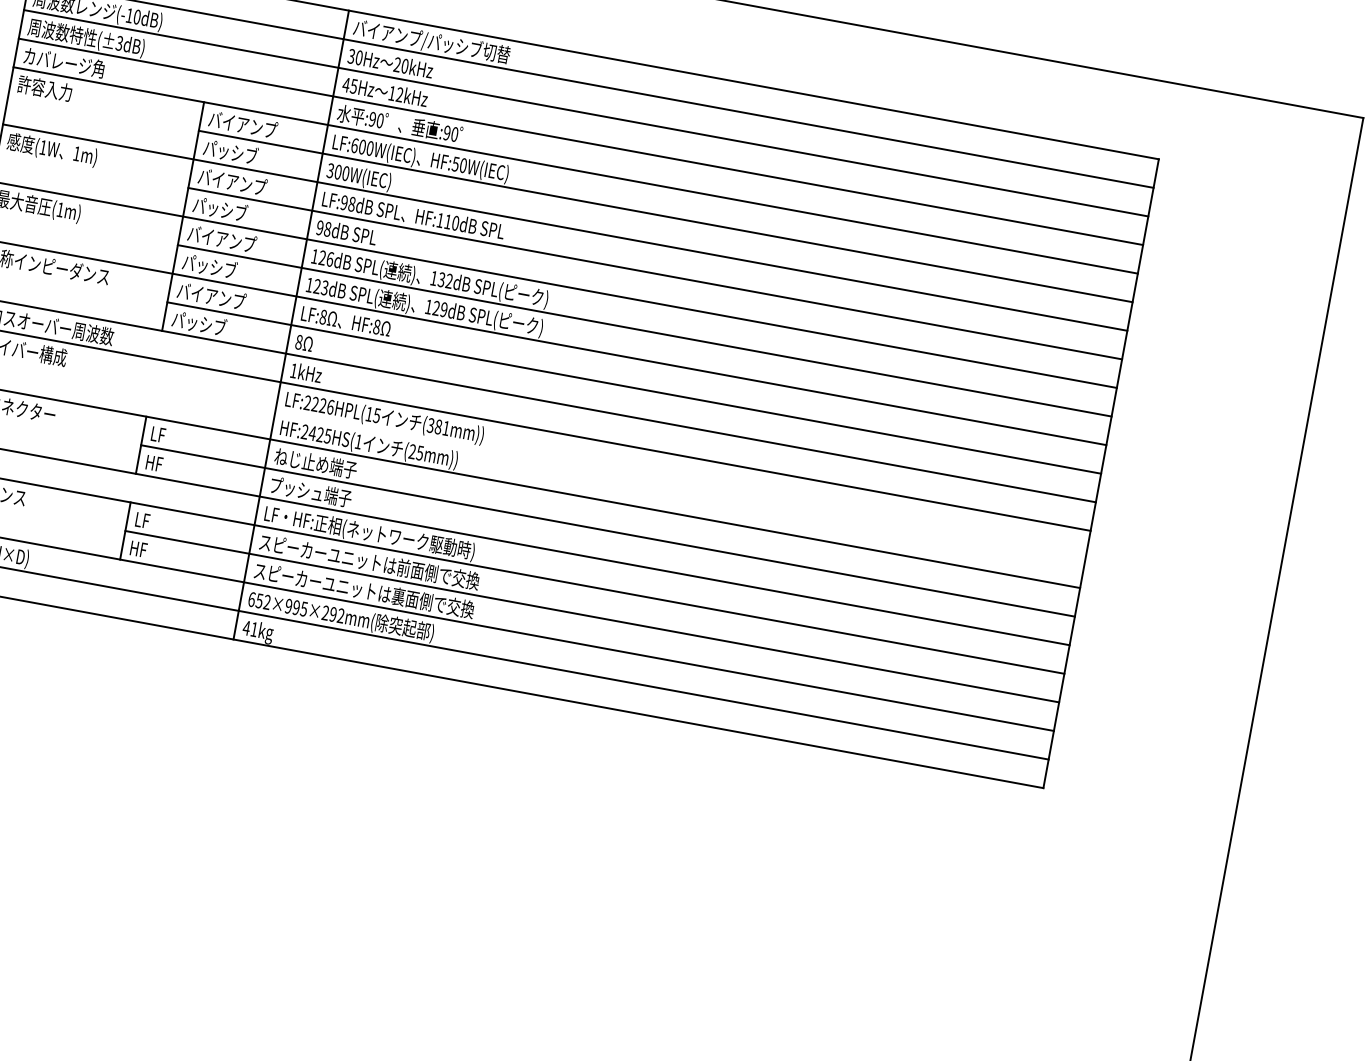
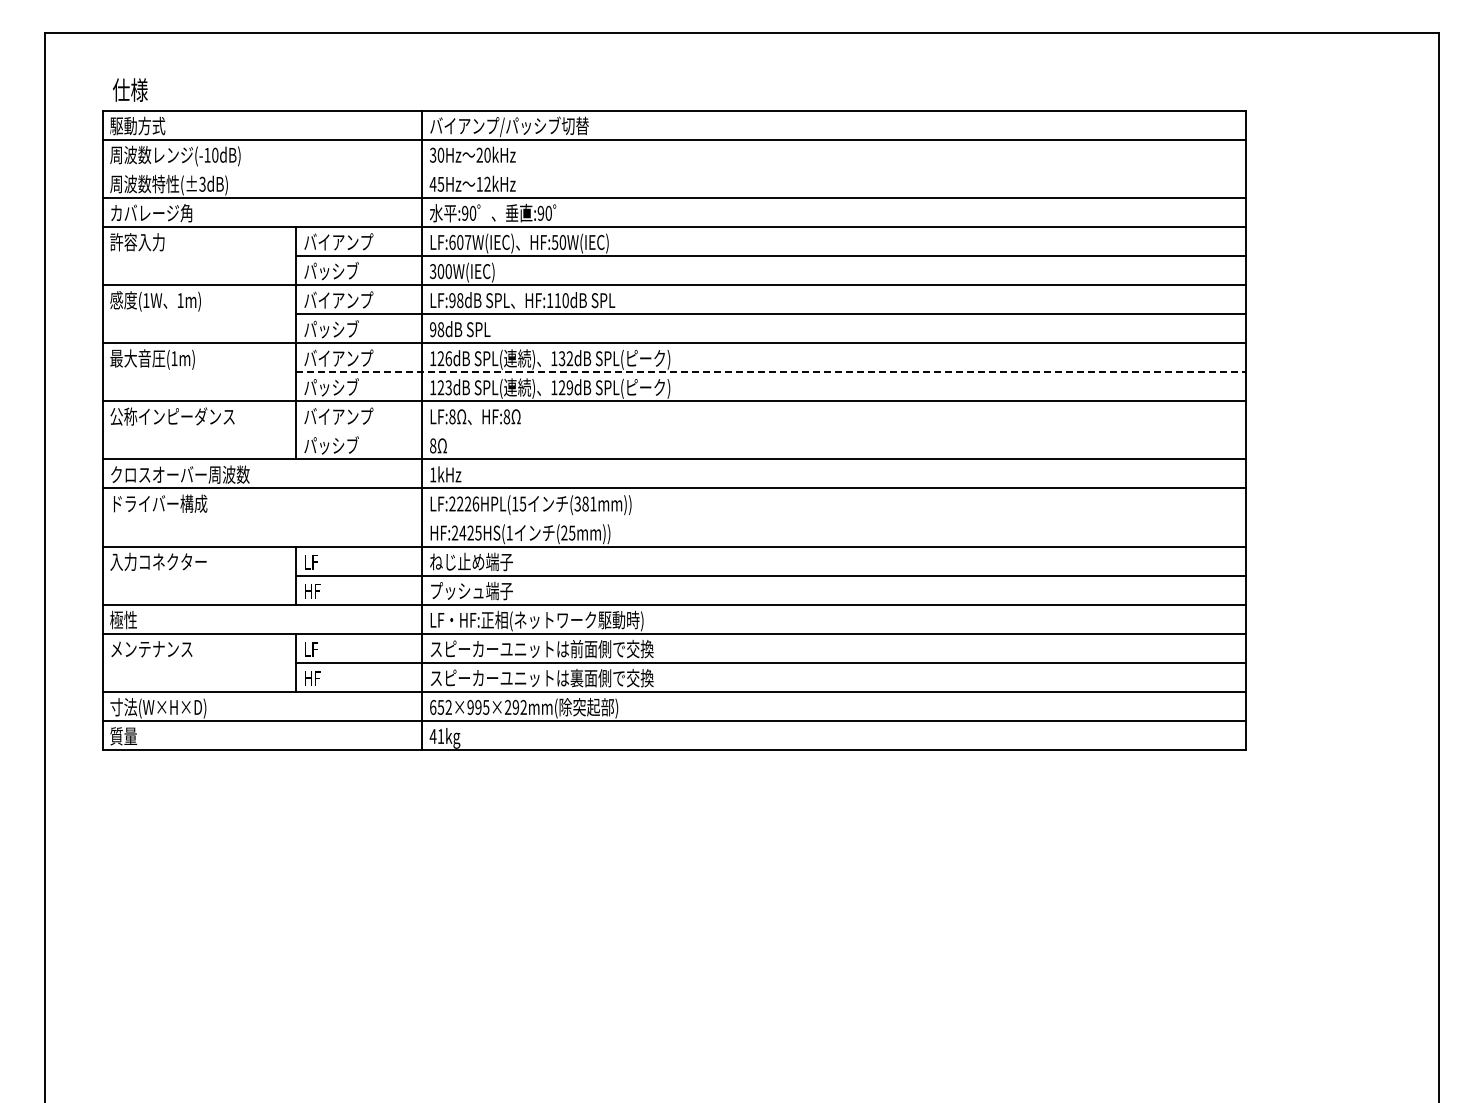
line: (585, 112) -> (673, 168), removed
text: (370, 148) -> (468, 242), LF:600W(IEC) -> LF:607W(IEC)
line: (645, 331) -> (771, 372), solid -> dashed
line: (633, 388) -> (770, 430), removed

